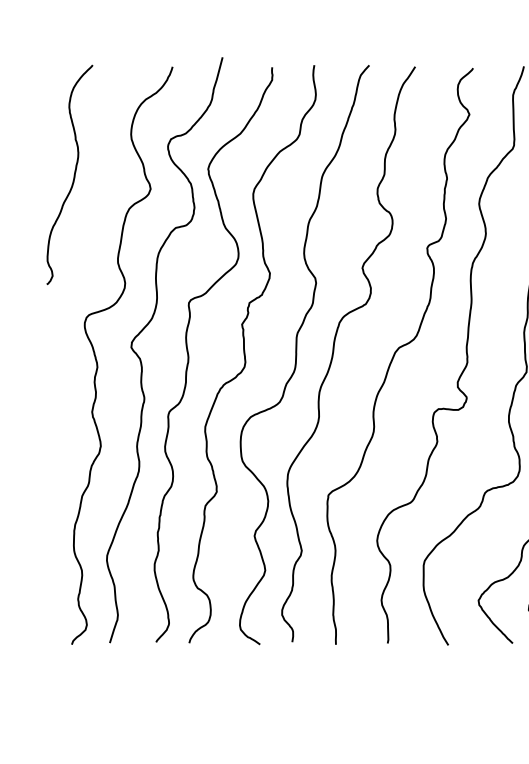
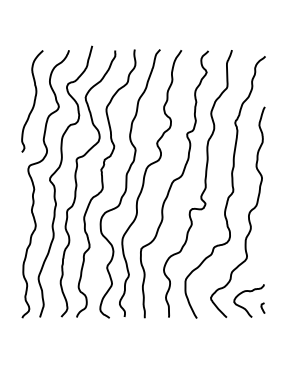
curve: (72, 175) -> (33, 101), moved

